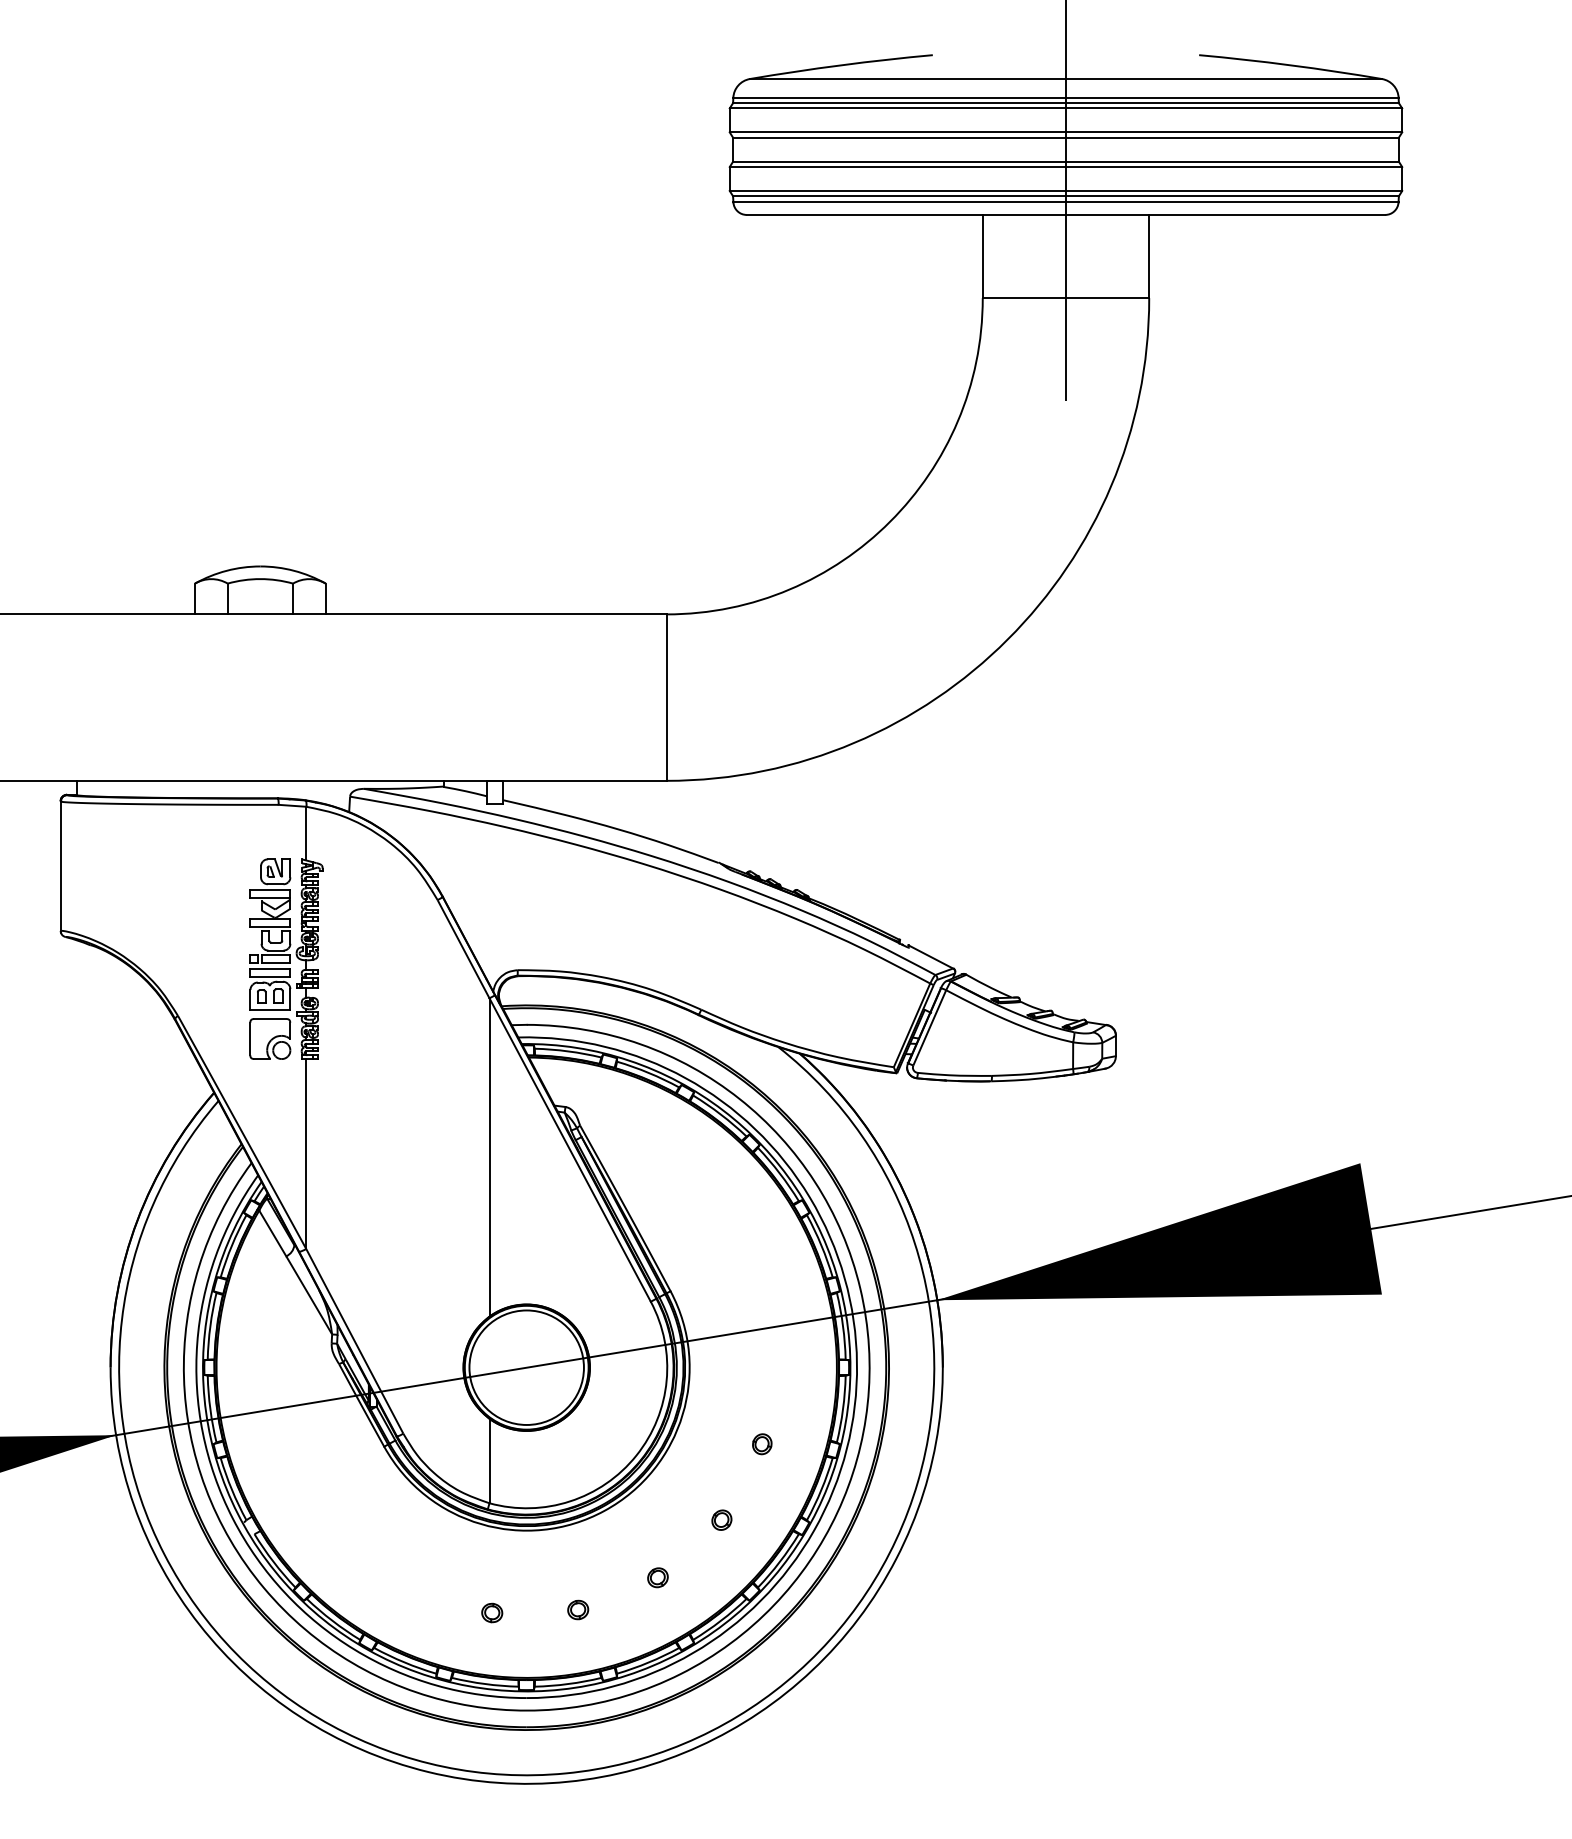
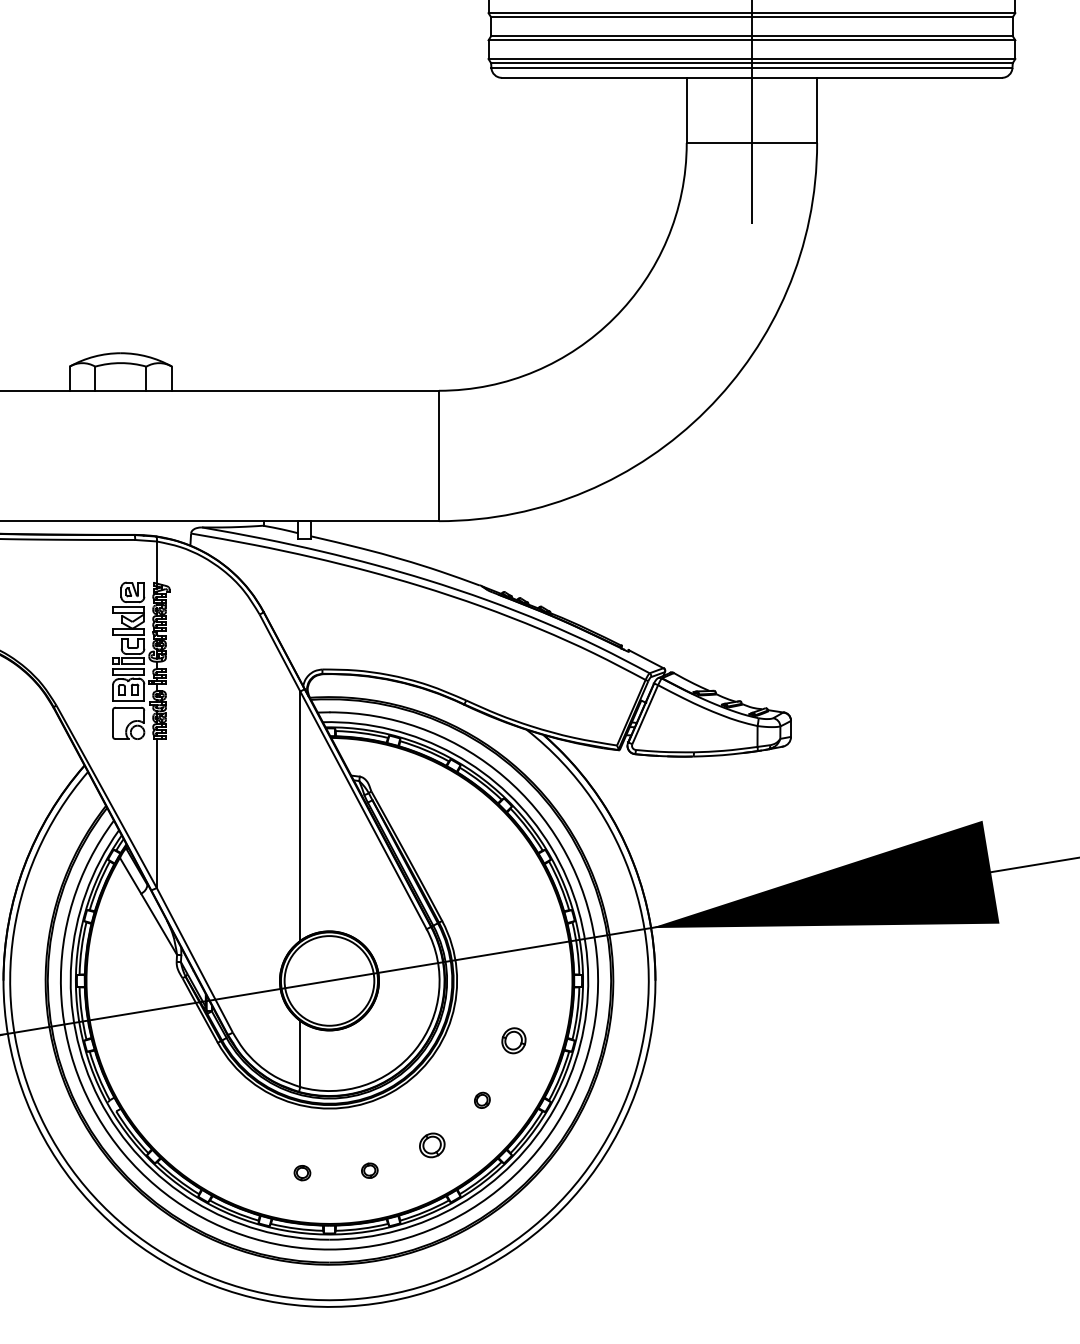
part: (762, 1444) -> (514, 1041), size x1.6
part: (657, 1577) -> (431, 1145), size x1.6

